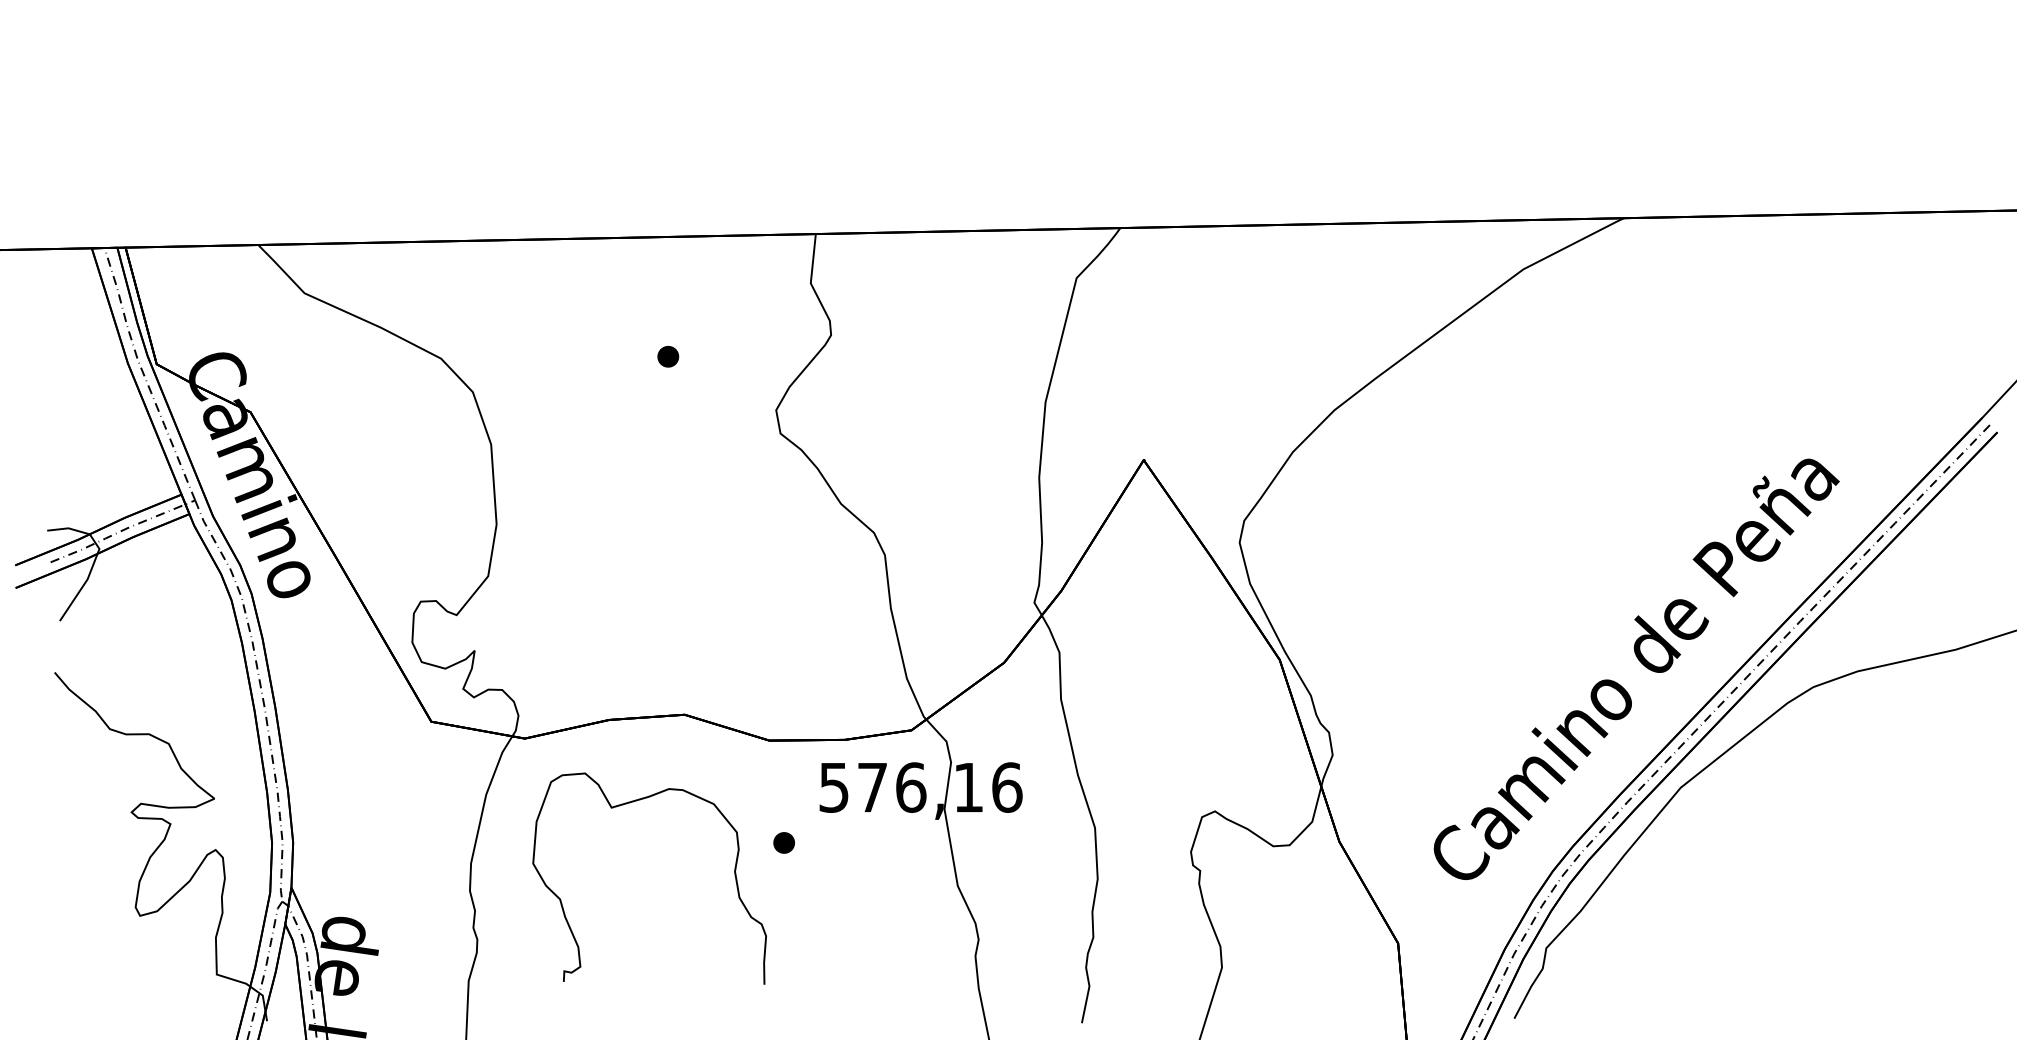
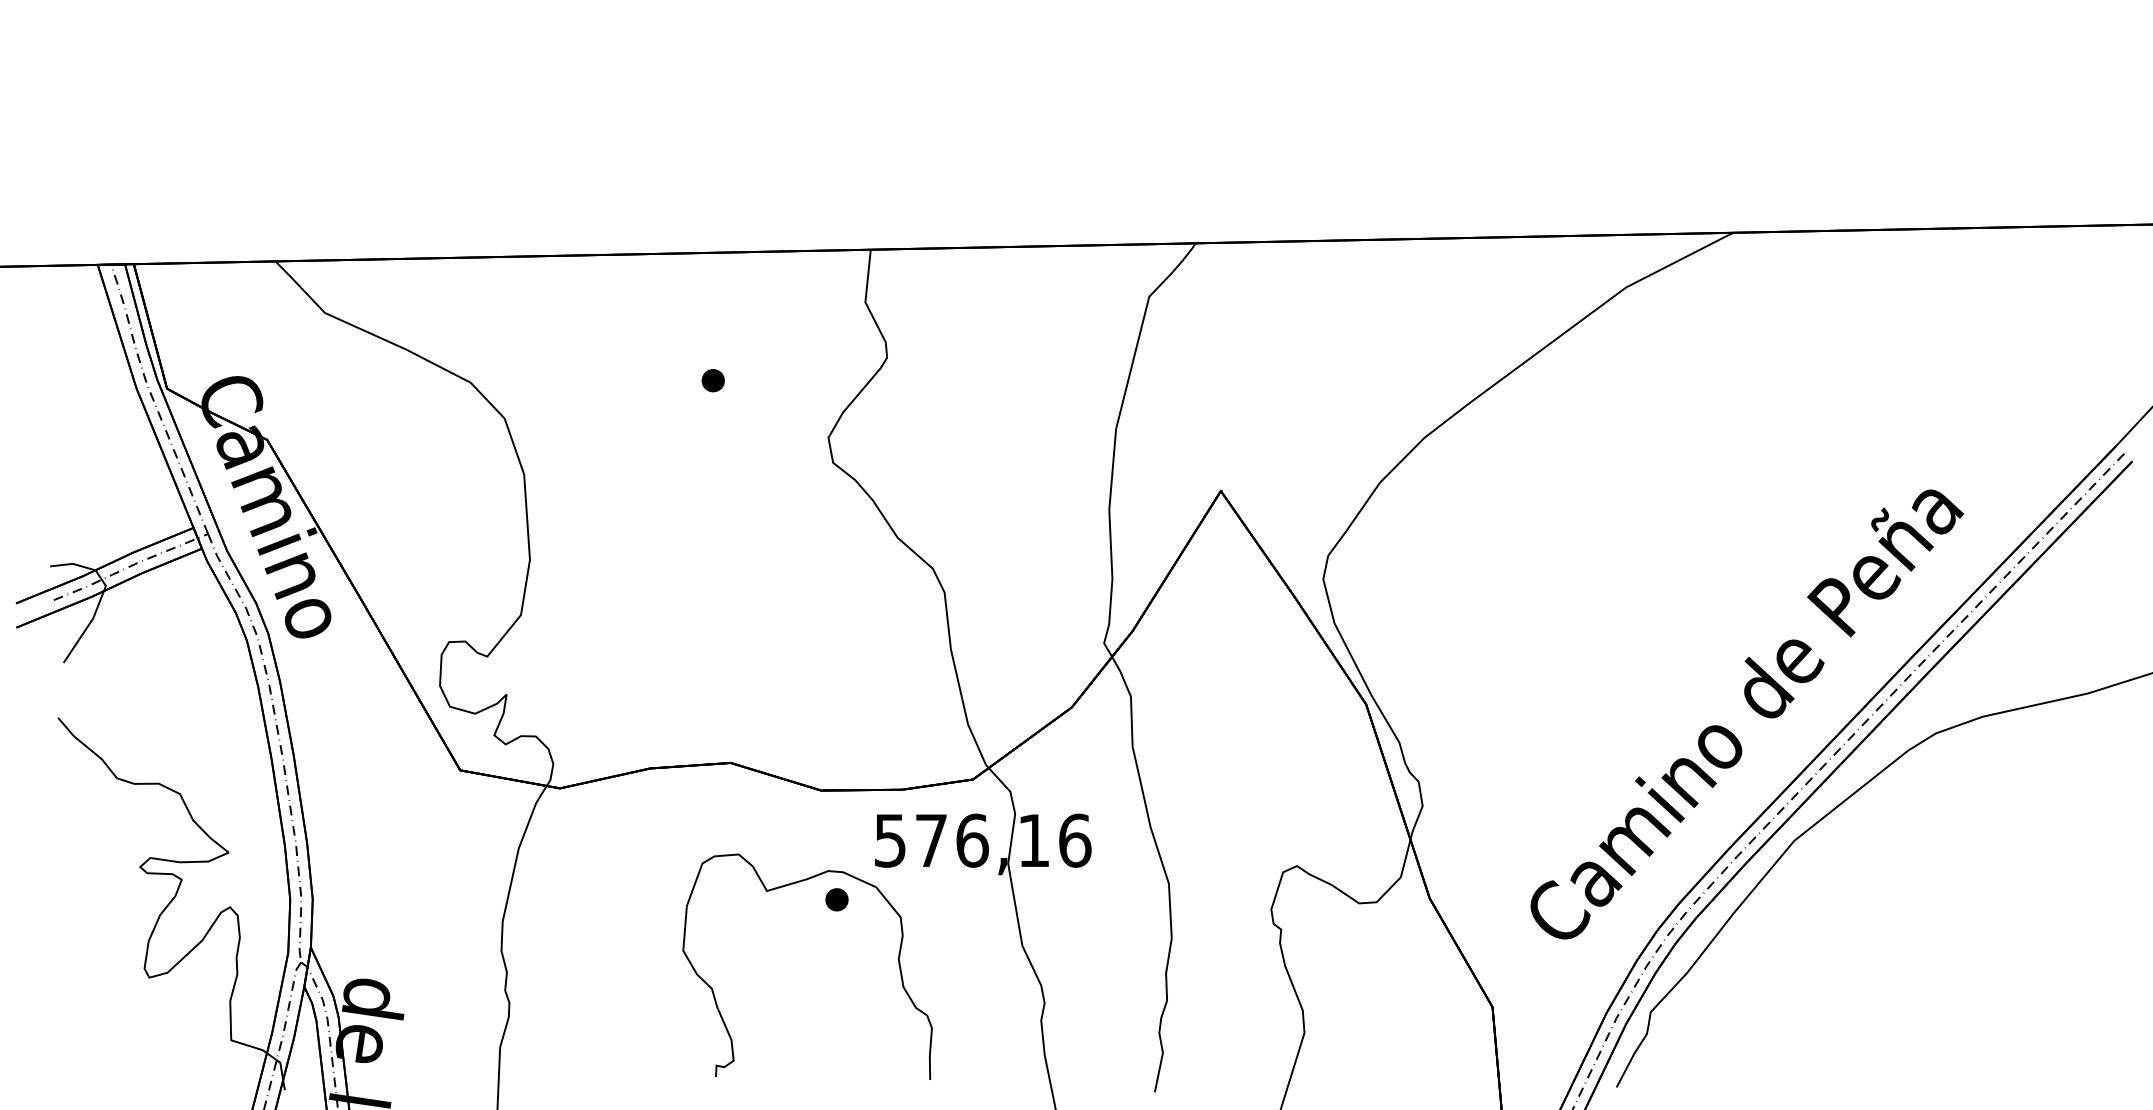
curve: (630, 803) -> (787, 886), moved

